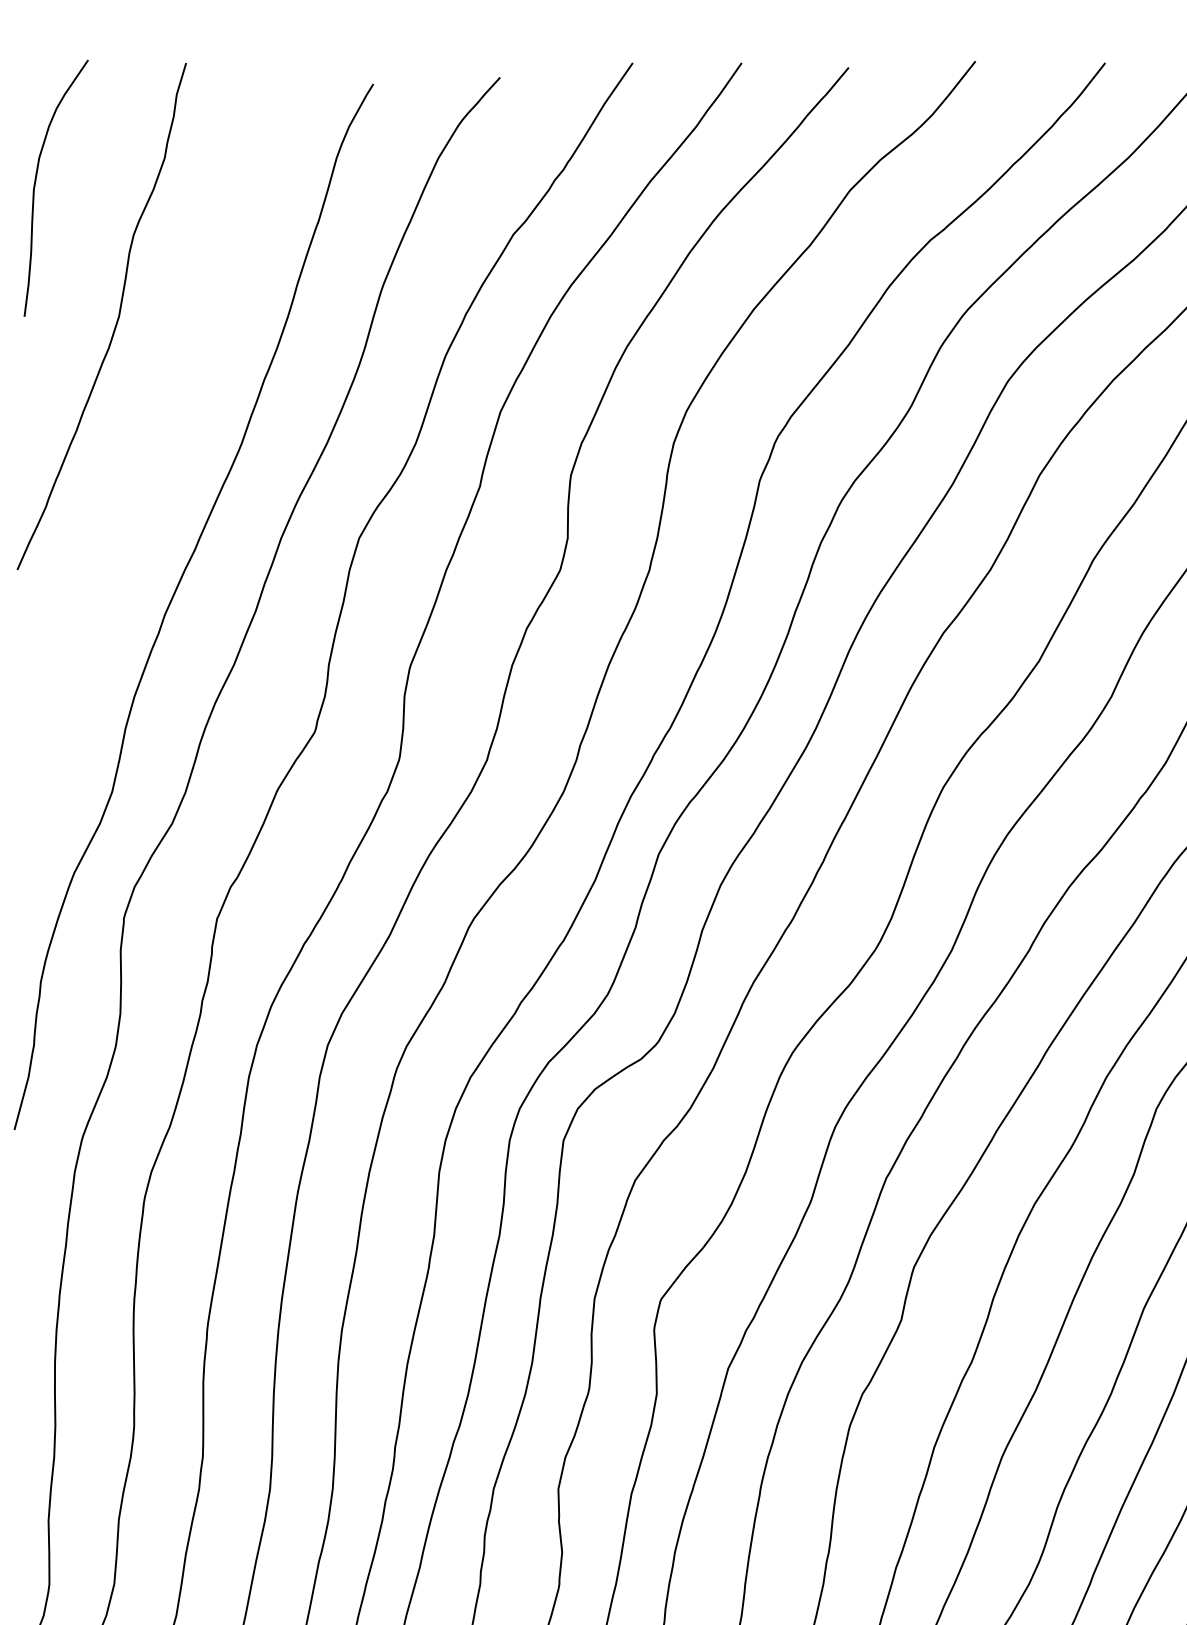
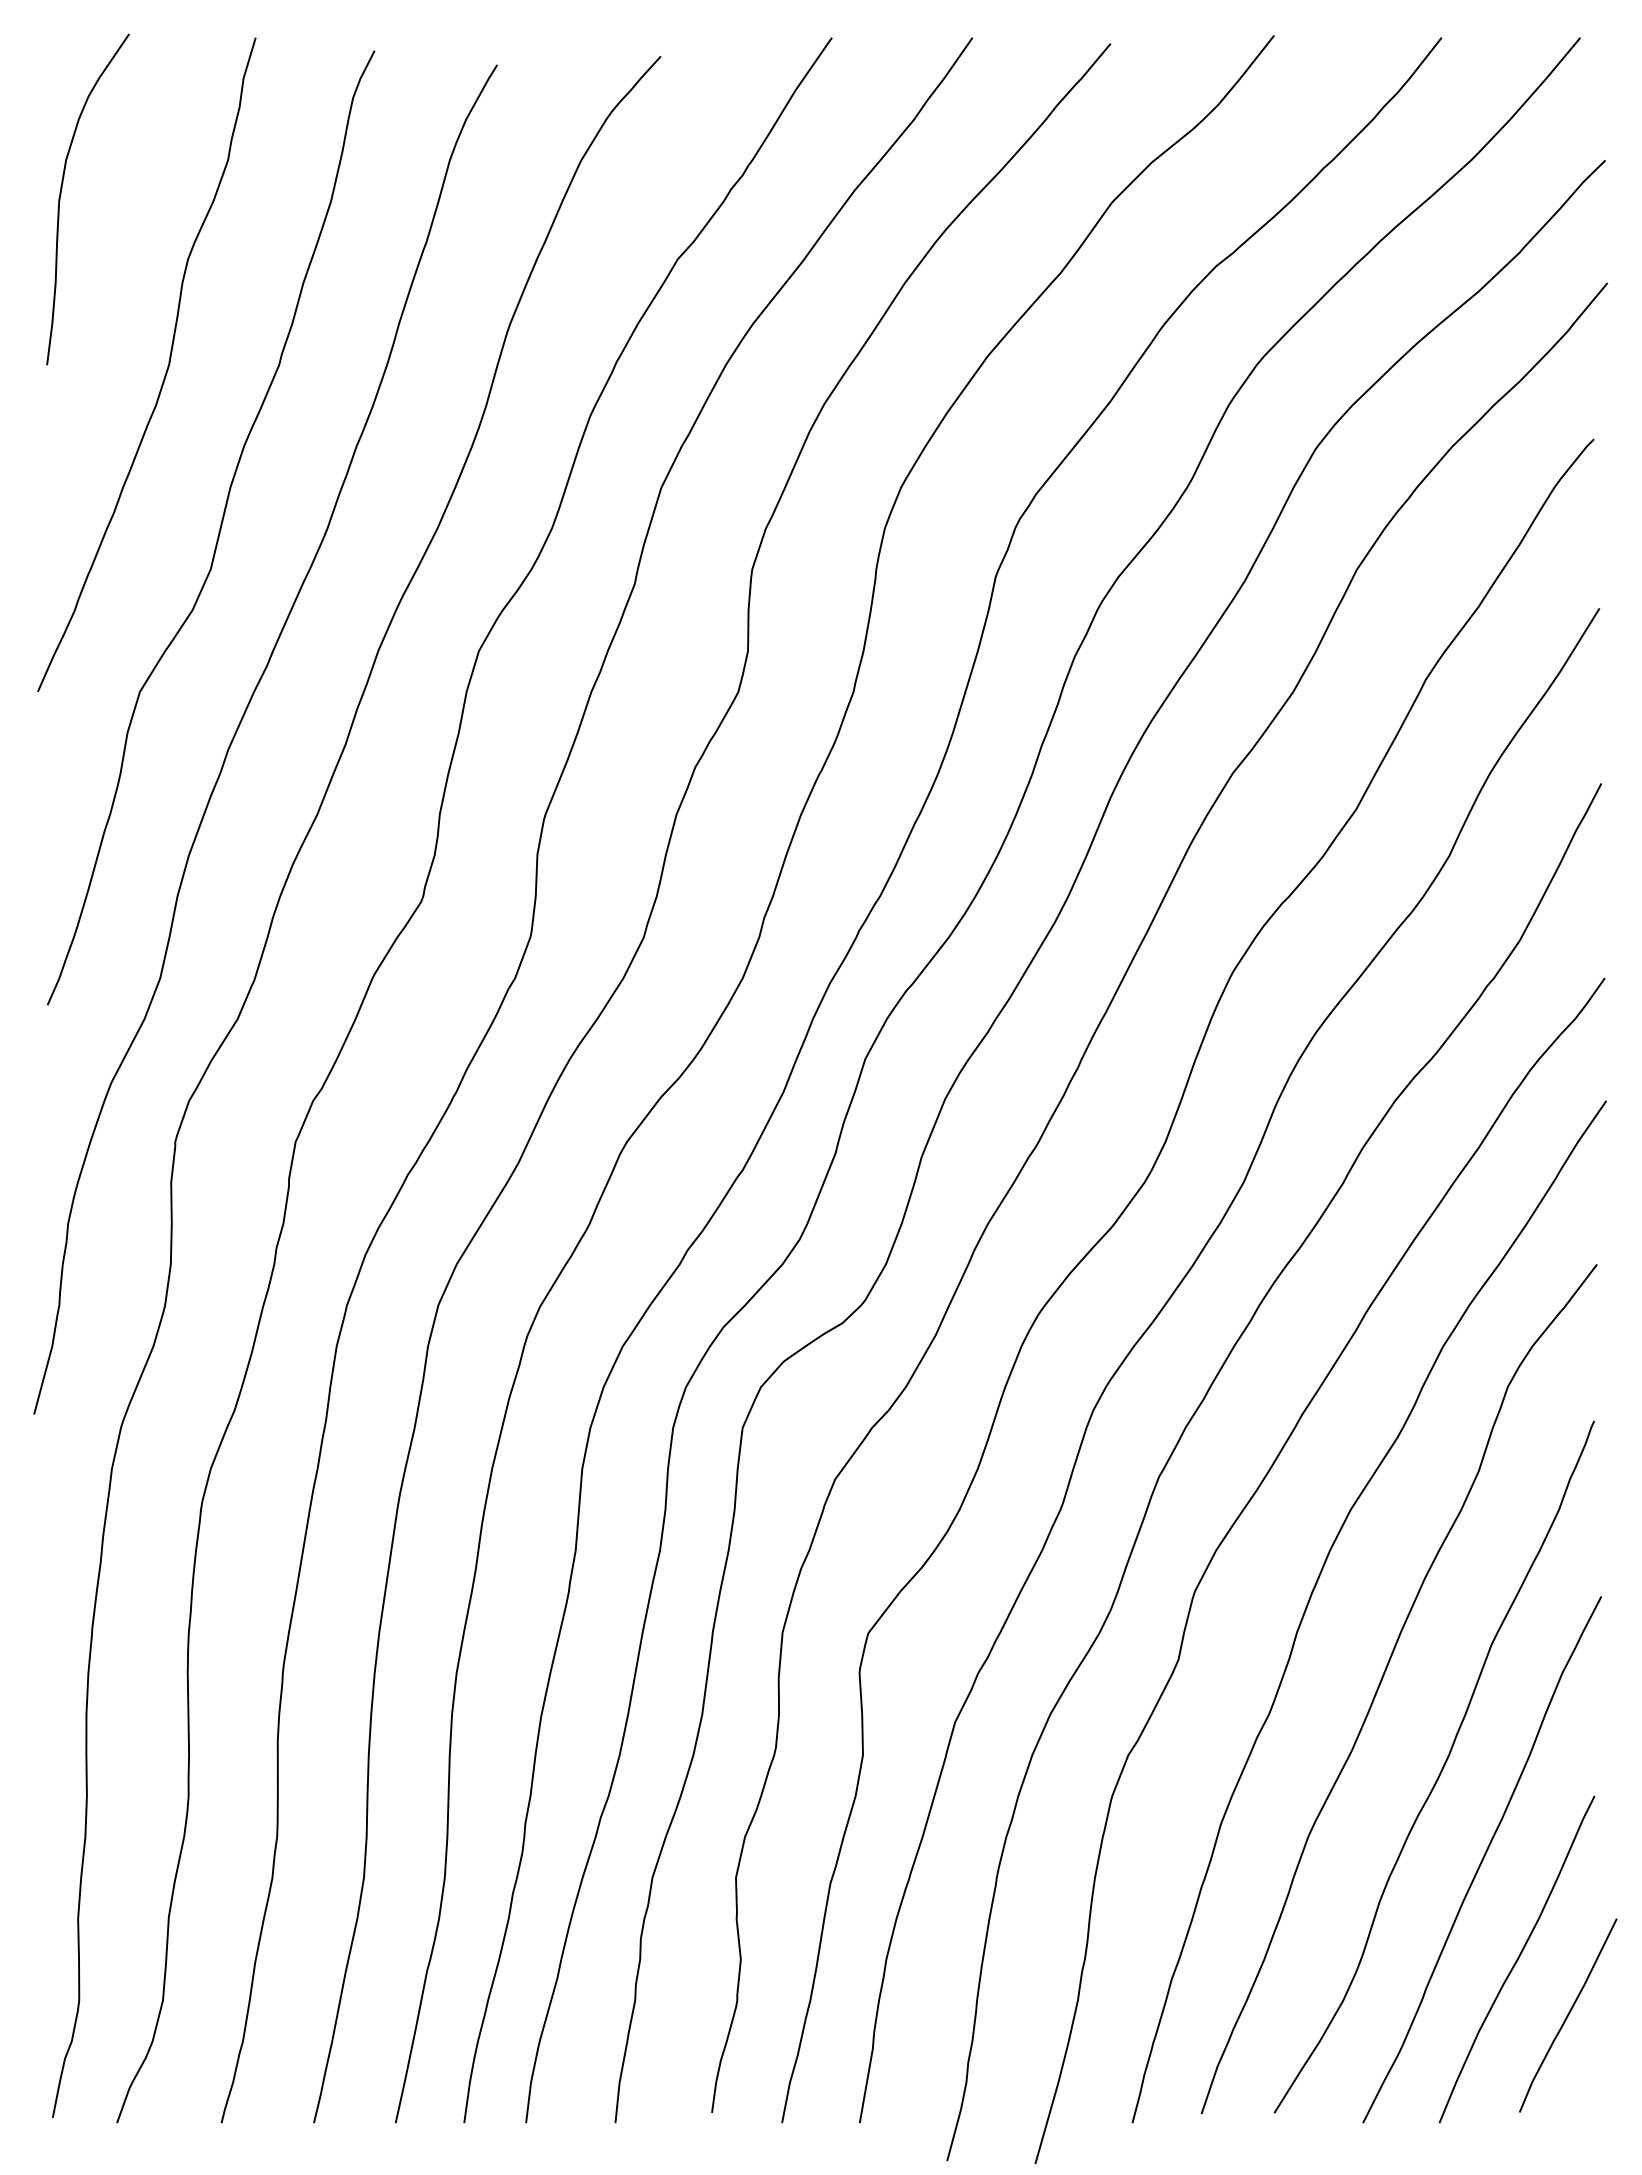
curve: (158, 442) -> (219, 527), added

